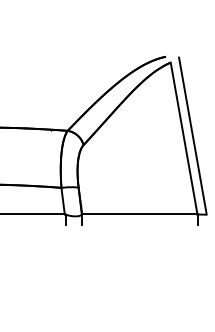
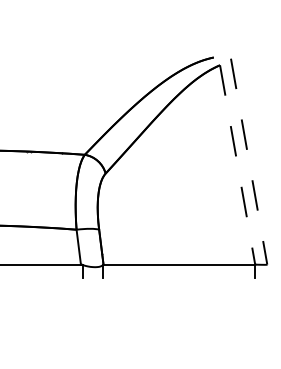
line: (192, 136) -> (248, 162), solid -> dashed
line: (184, 139) -> (238, 166), solid -> dashed

